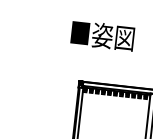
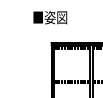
text: (103, 35) -> (50, 17), moved

